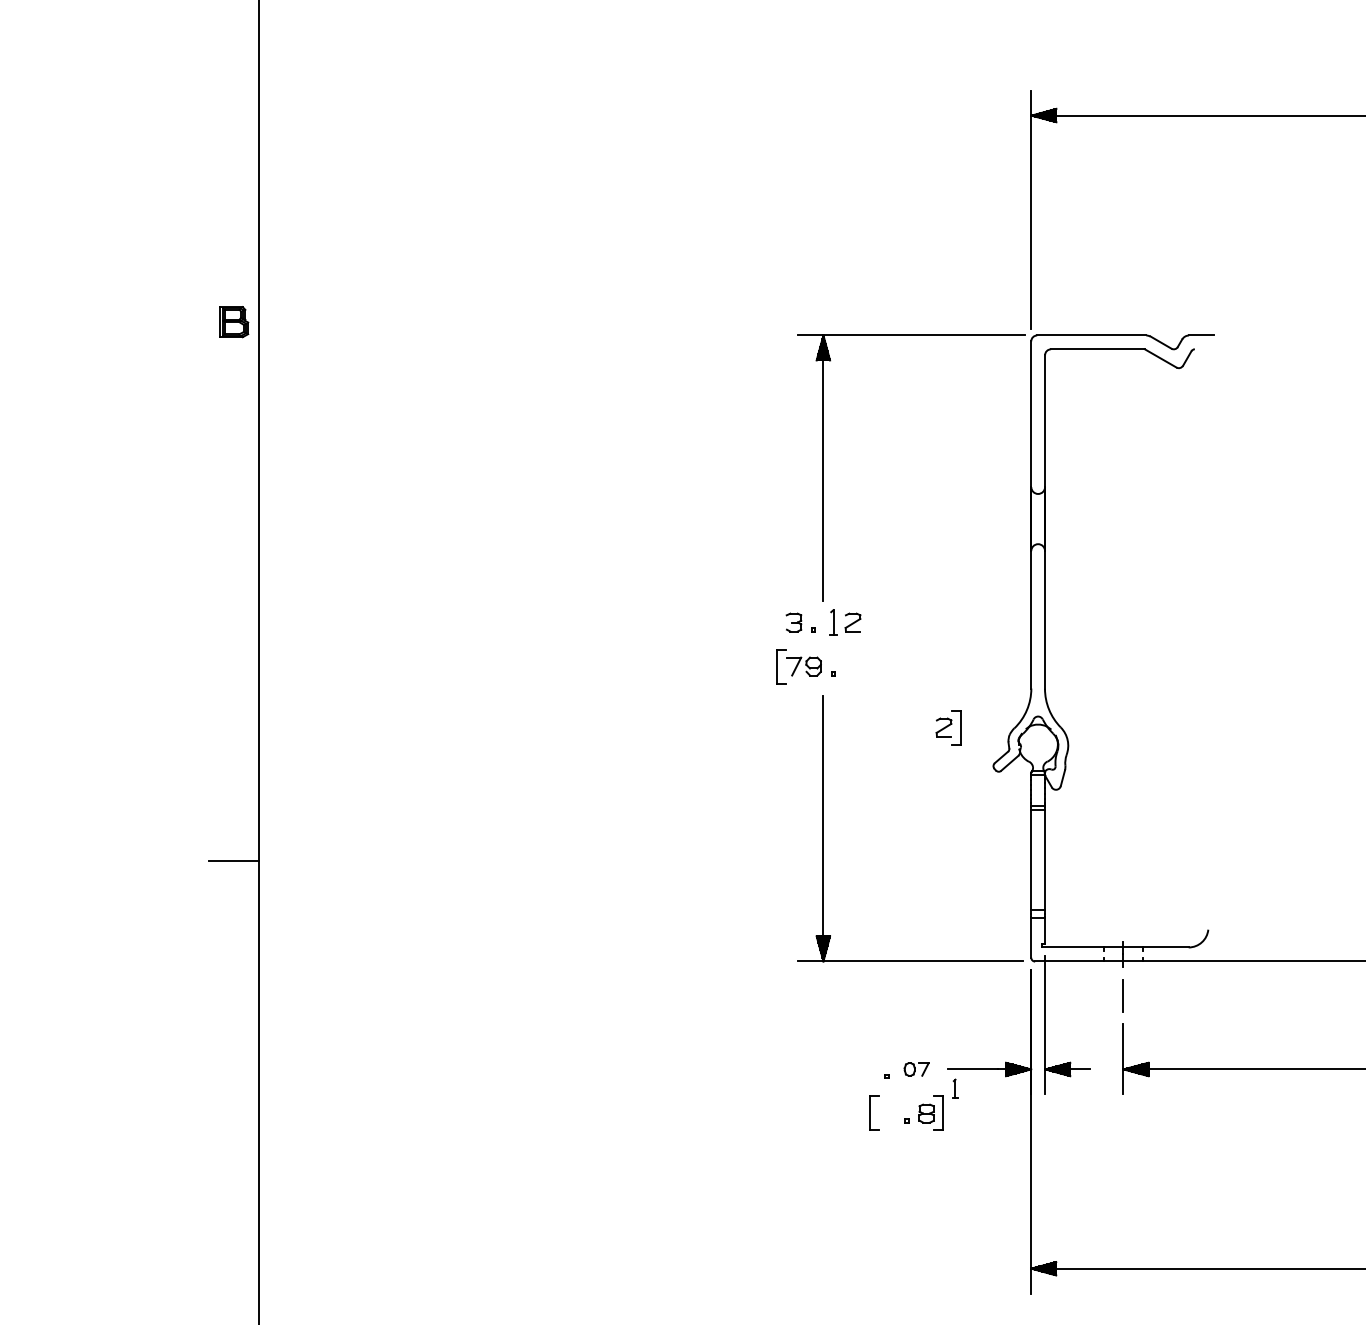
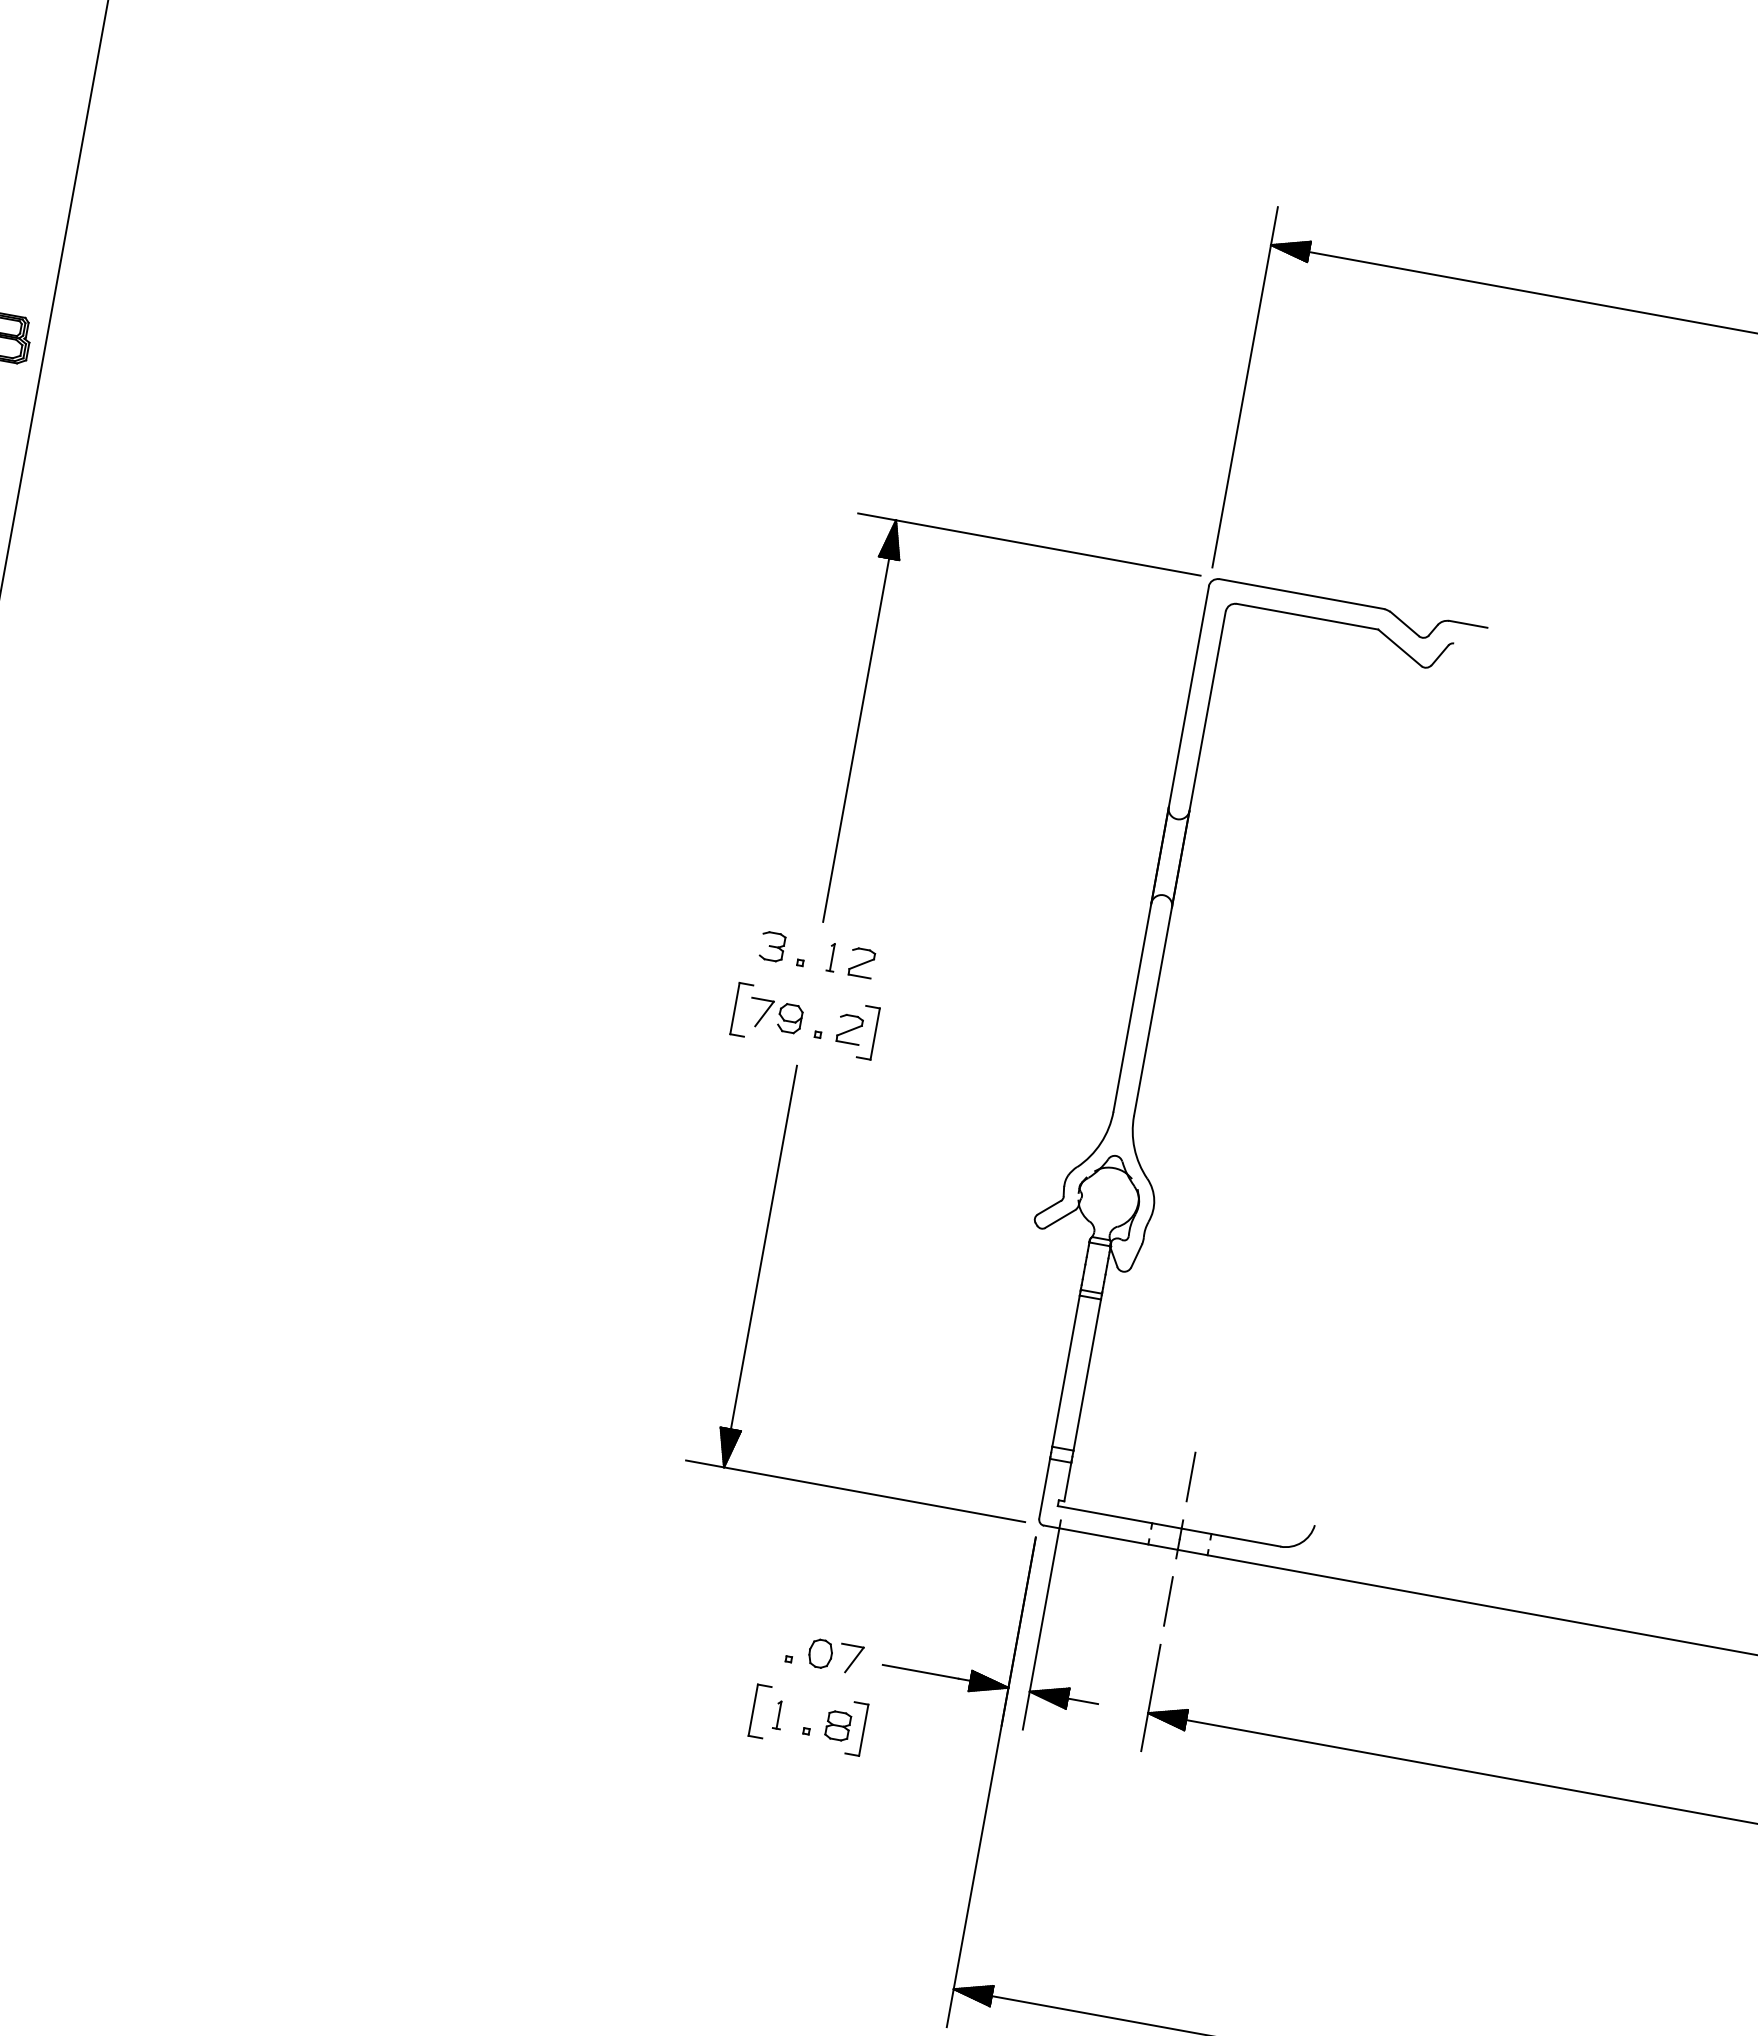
part: (833, 622) -> (832, 957), size x0.71
part: (948, 727) -> (856, 1030), moved
line: (1122, 912) -> (1189, 1475), added
part: (916, 1069) -> (835, 1656), size x1.43
part: (955, 1088) -> (779, 1715), moved

